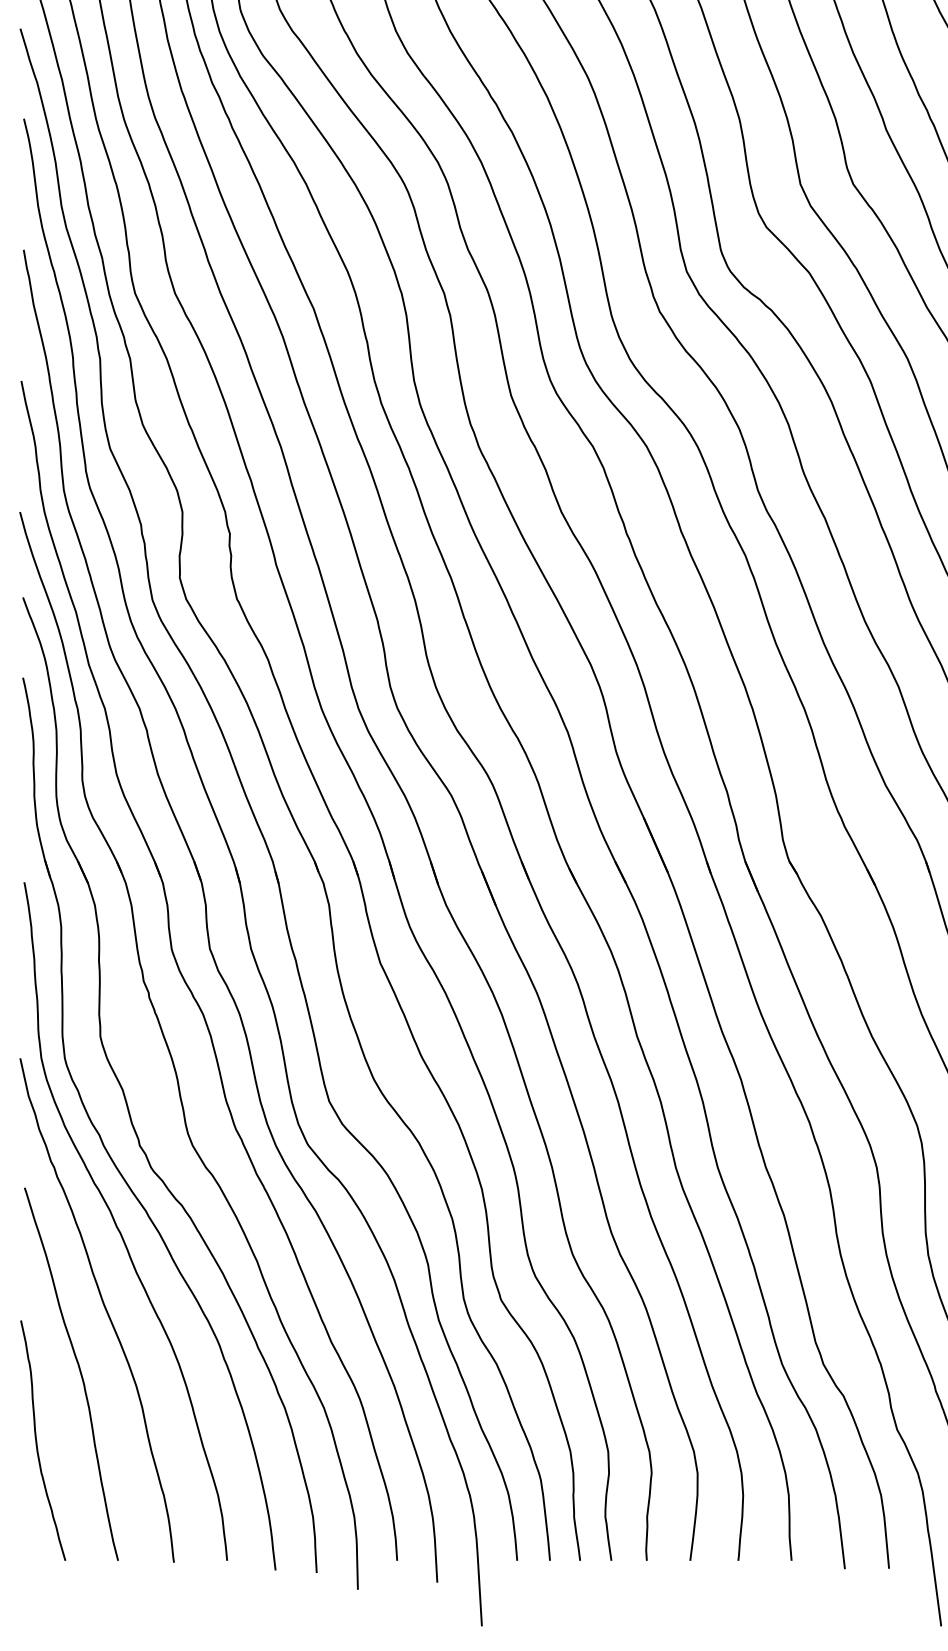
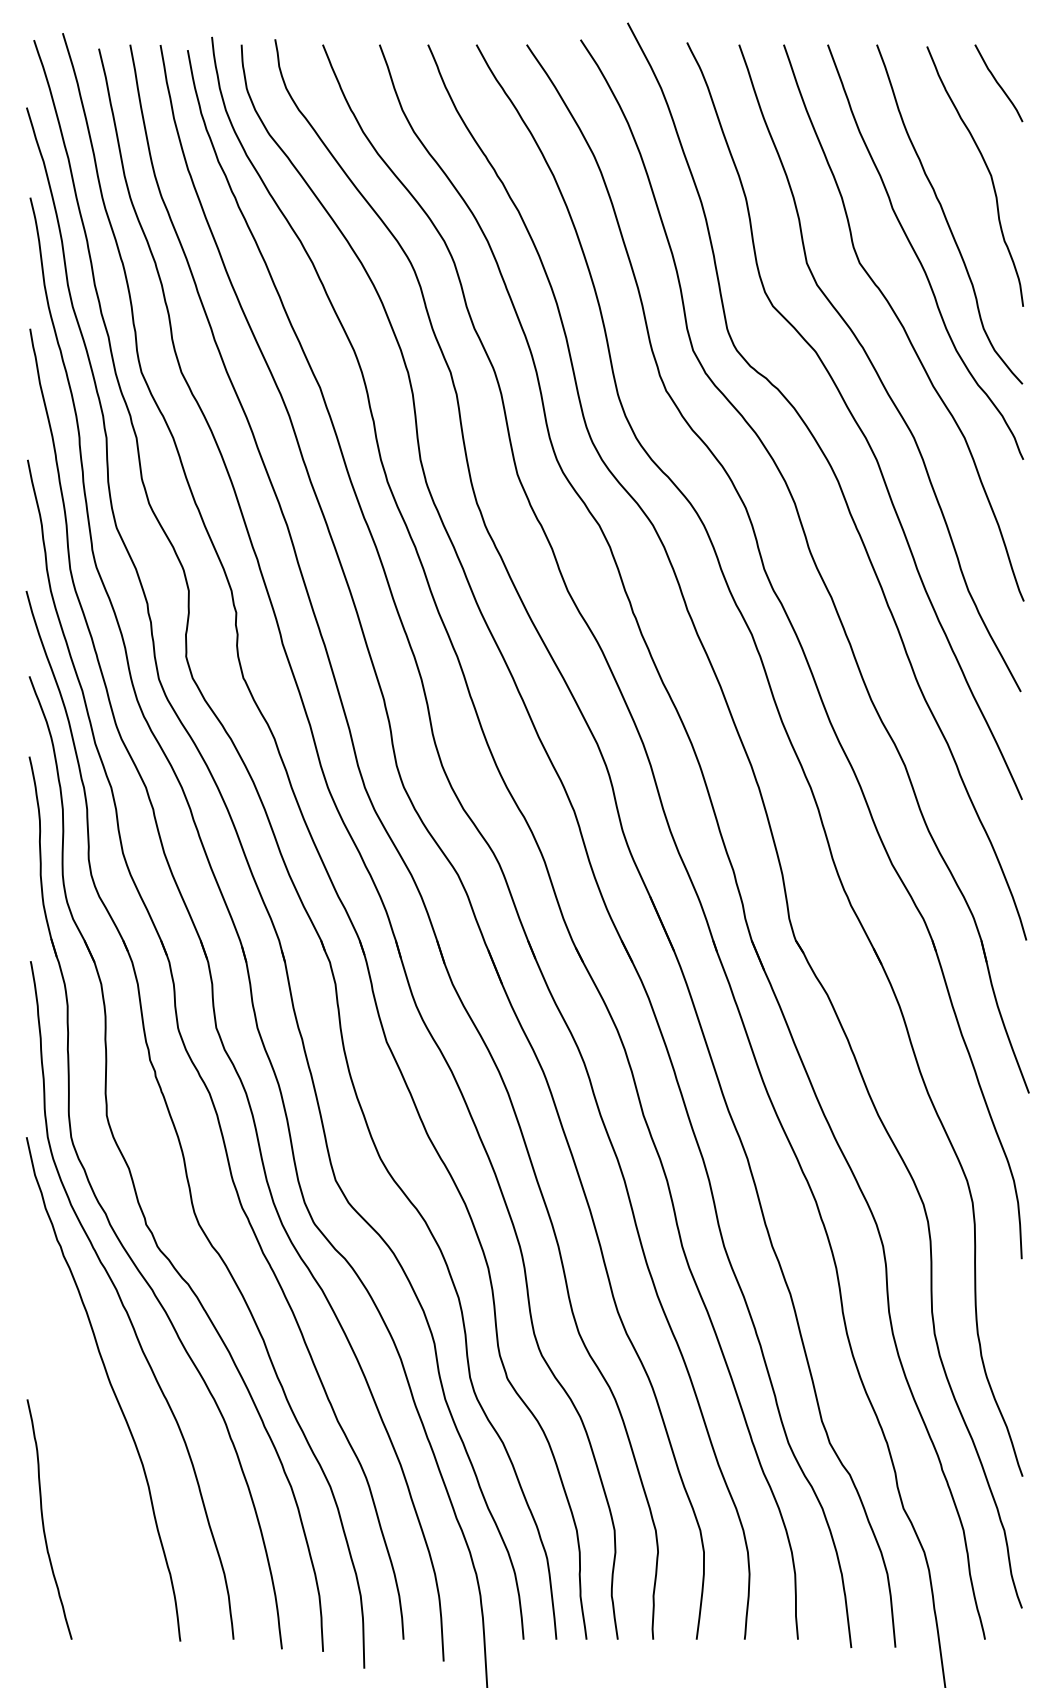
curve: (79, 1370) -> (85, 1449), removed

